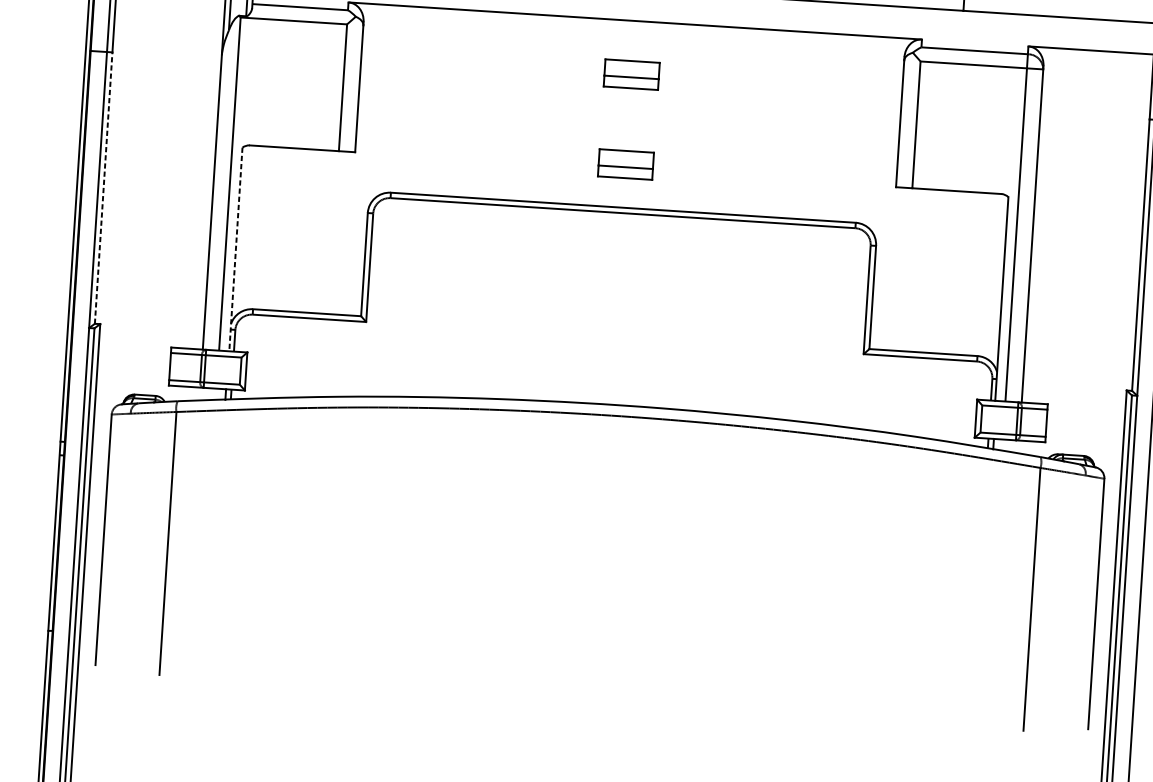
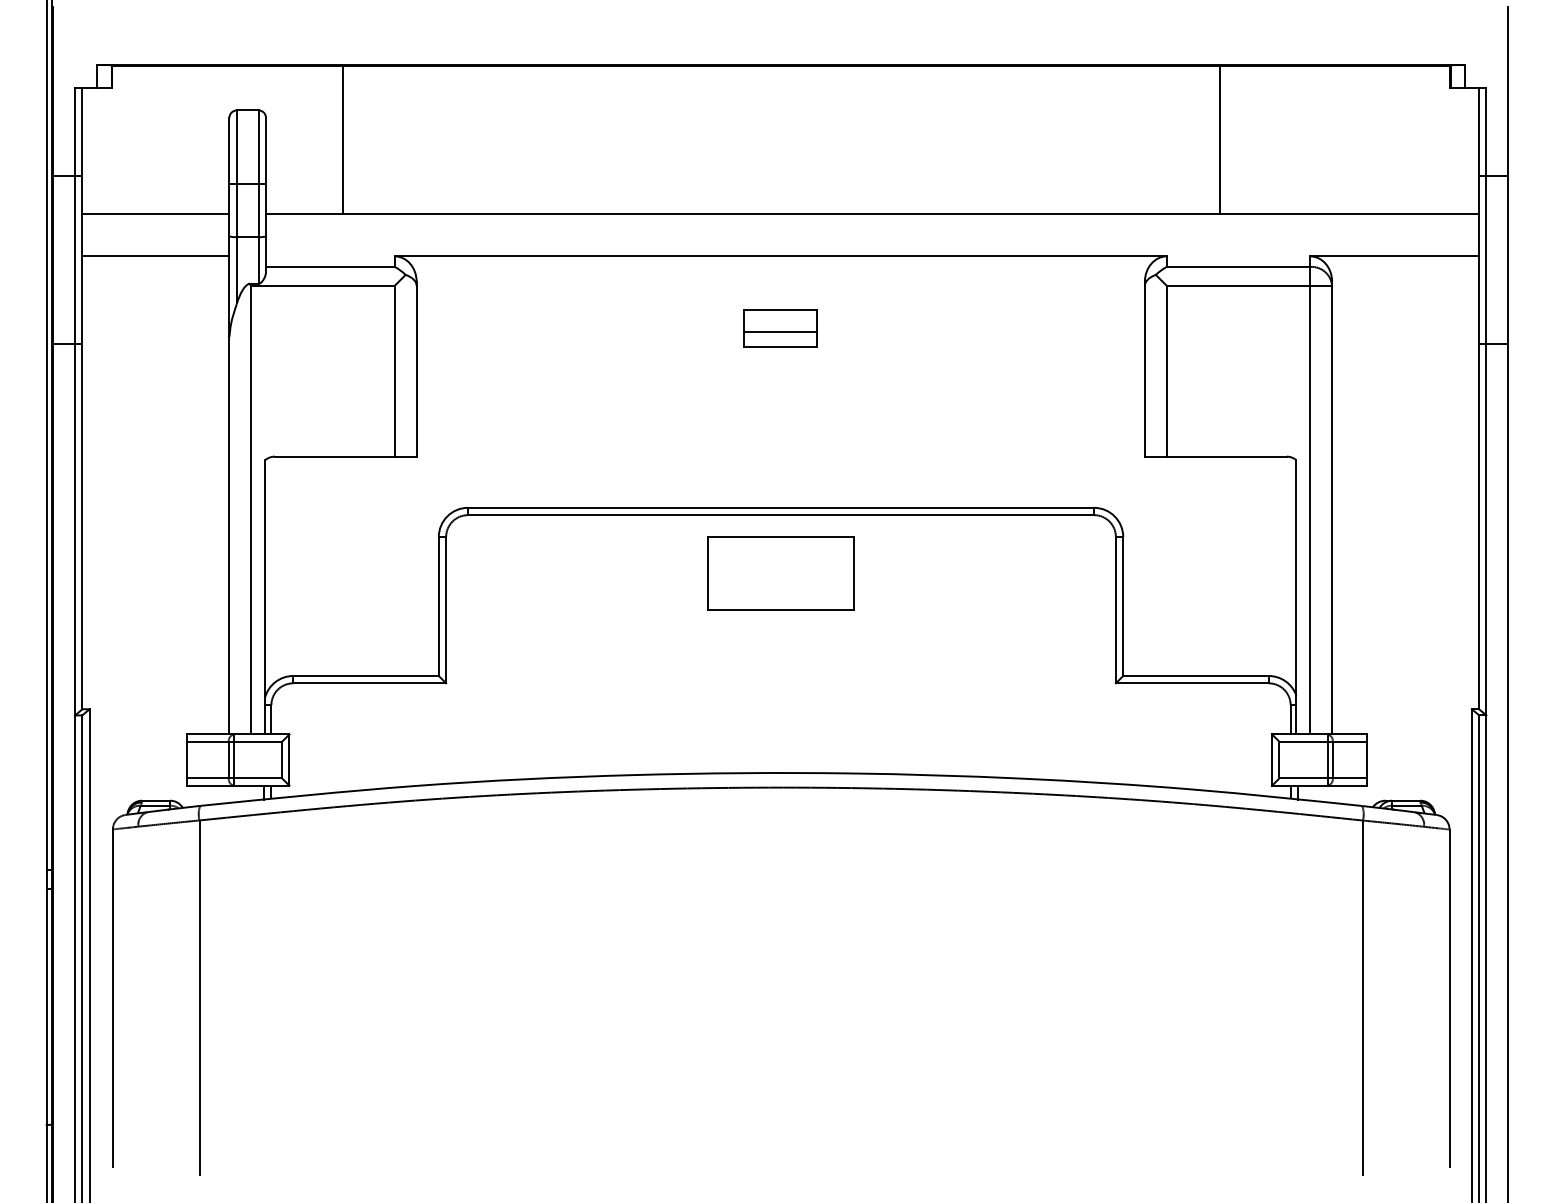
part: (625, 164) -> (780, 449), removed
line: (103, 188) -> (82, 526), dashed -> solid
line: (236, 249) -> (265, 597), dashed -> solid
part: (619, 256) -> (780, 573), added

